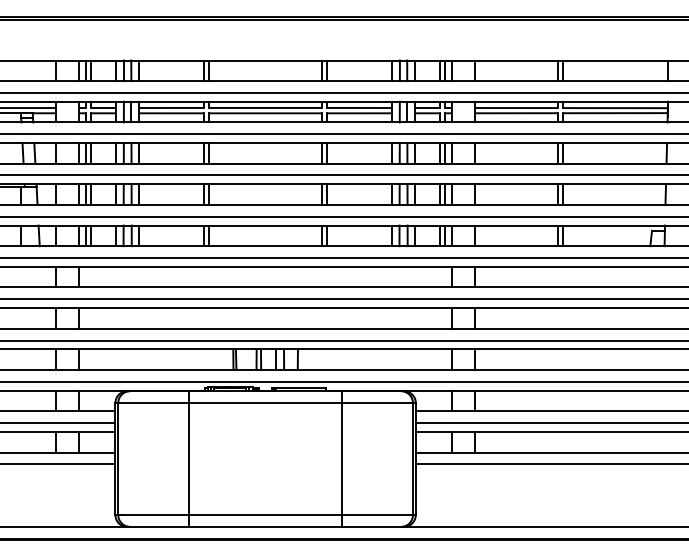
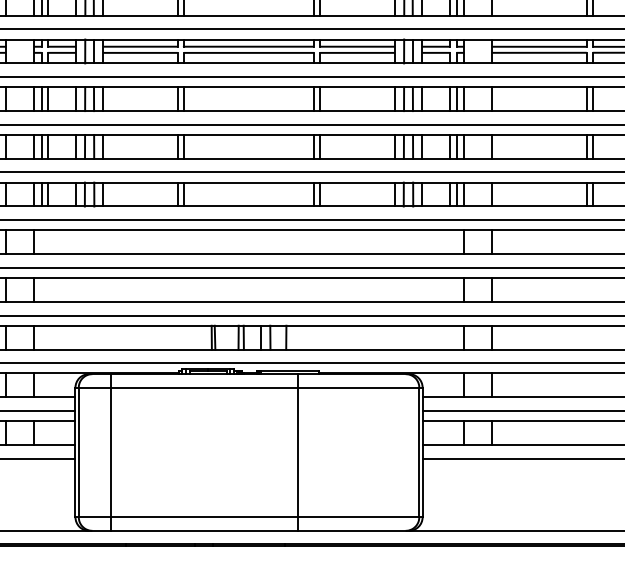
line: (188, 458) -> (110, 451), moved
line: (342, 458) -> (298, 451), moved

